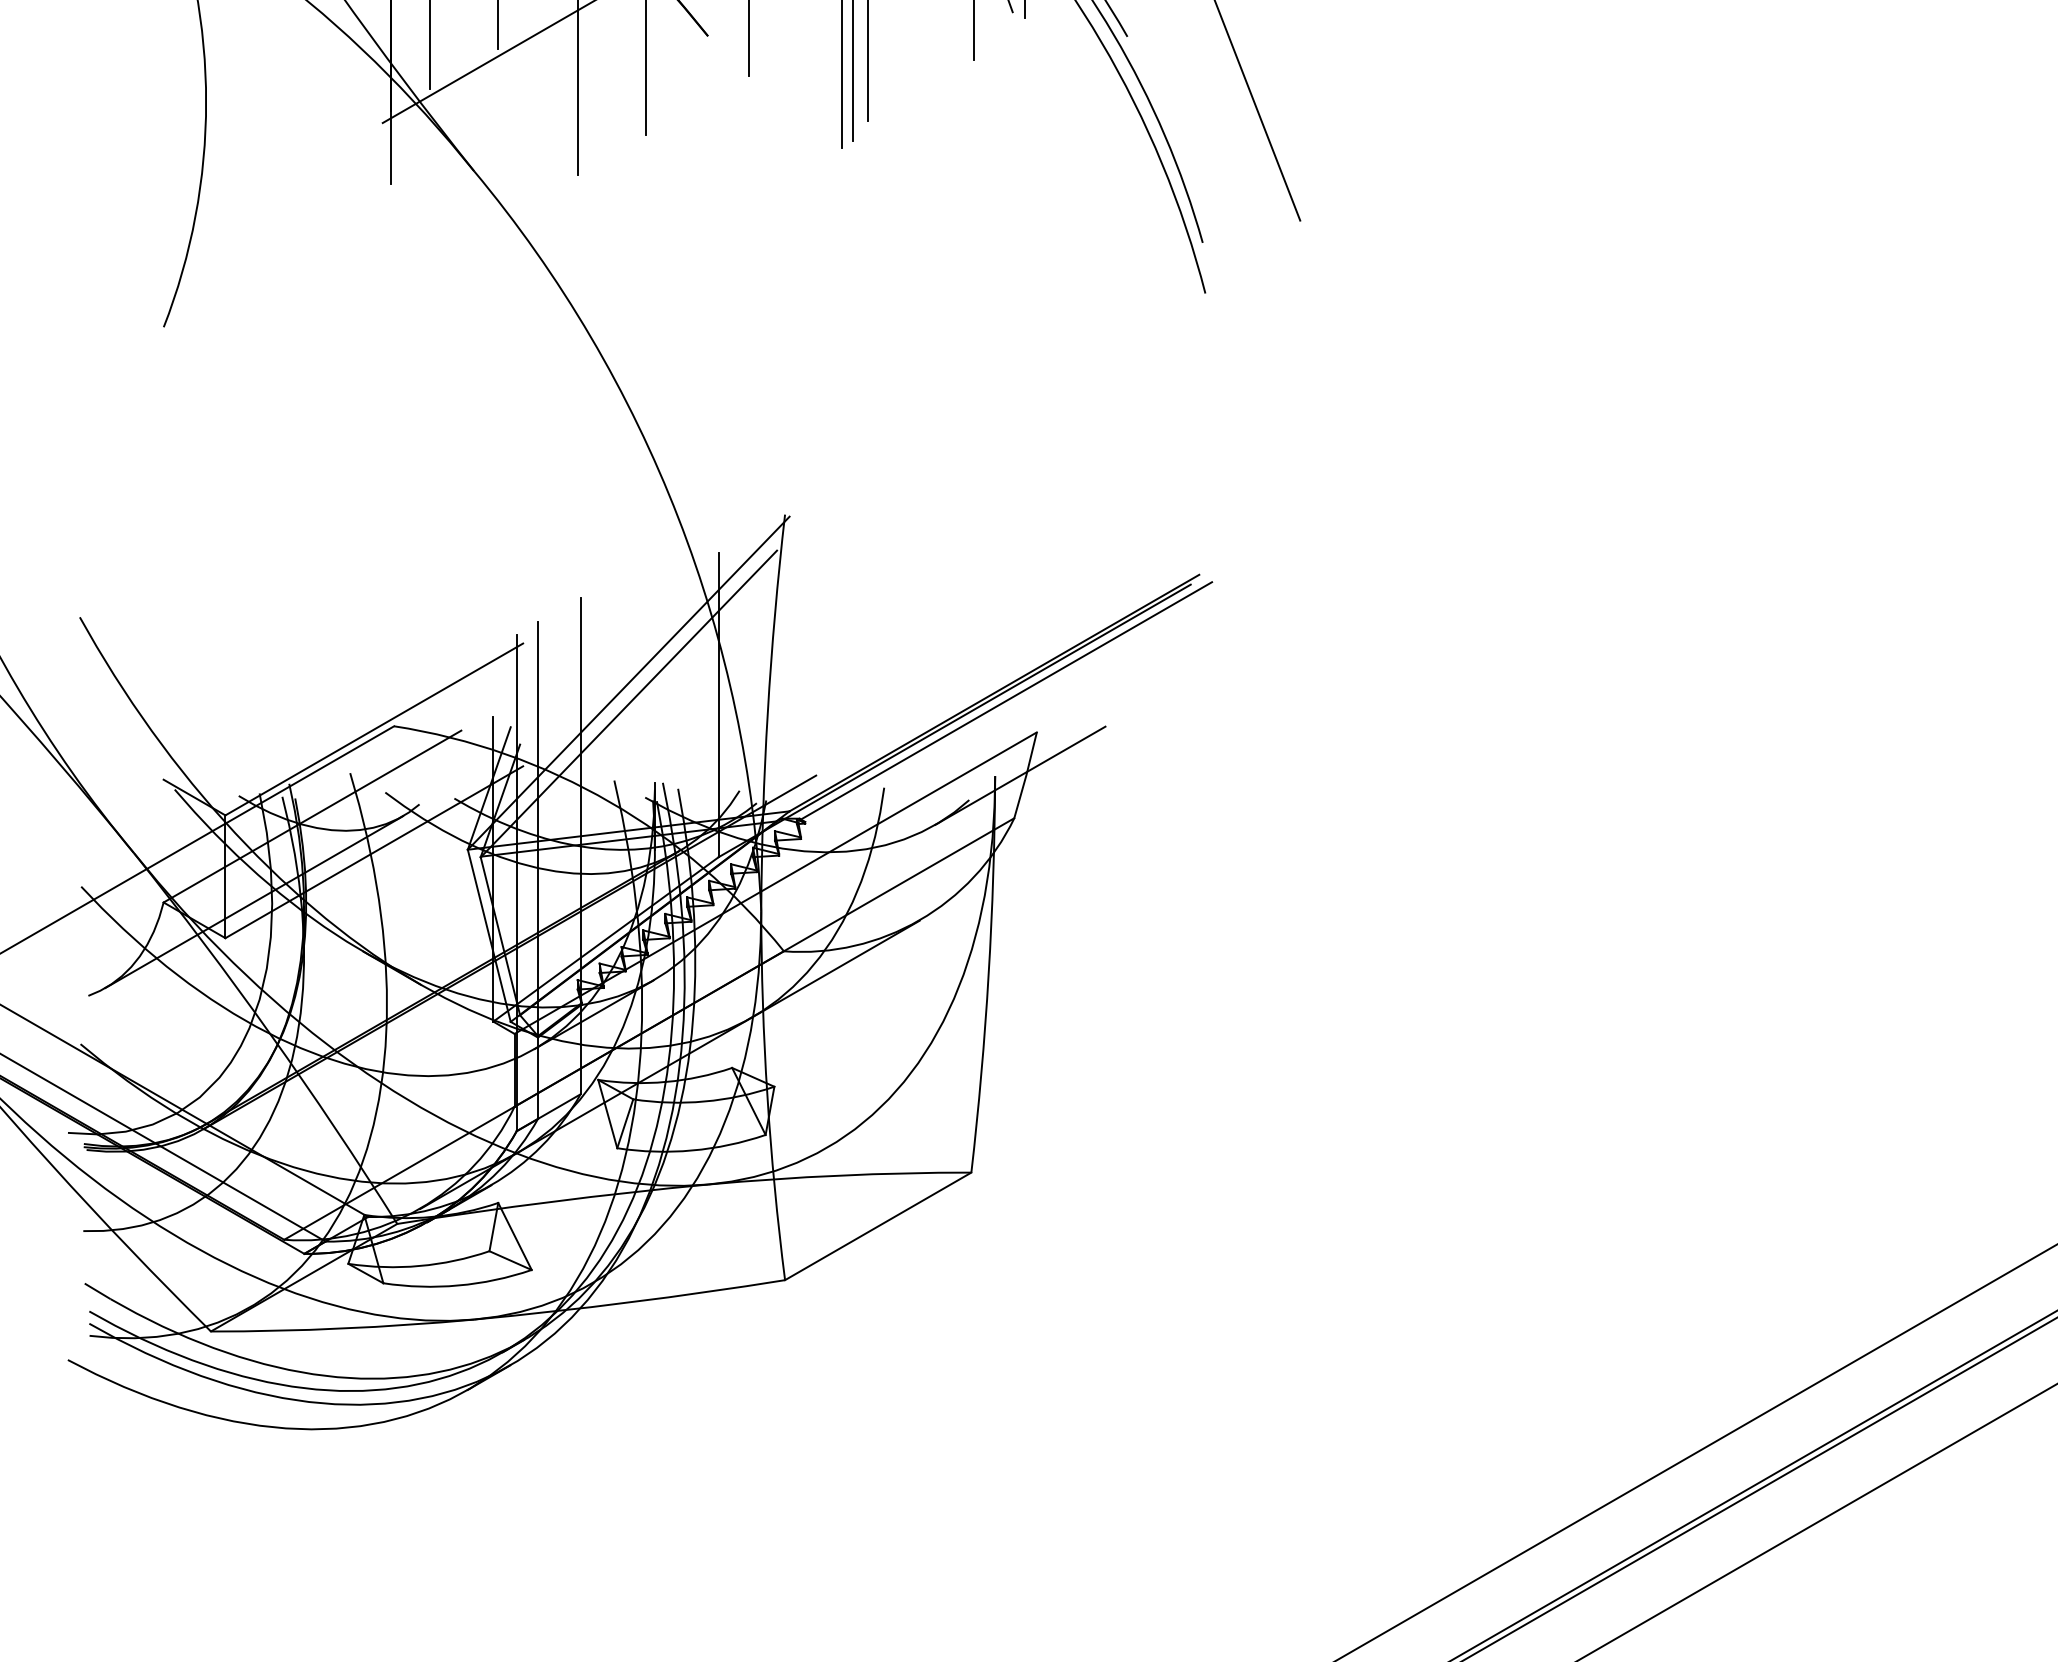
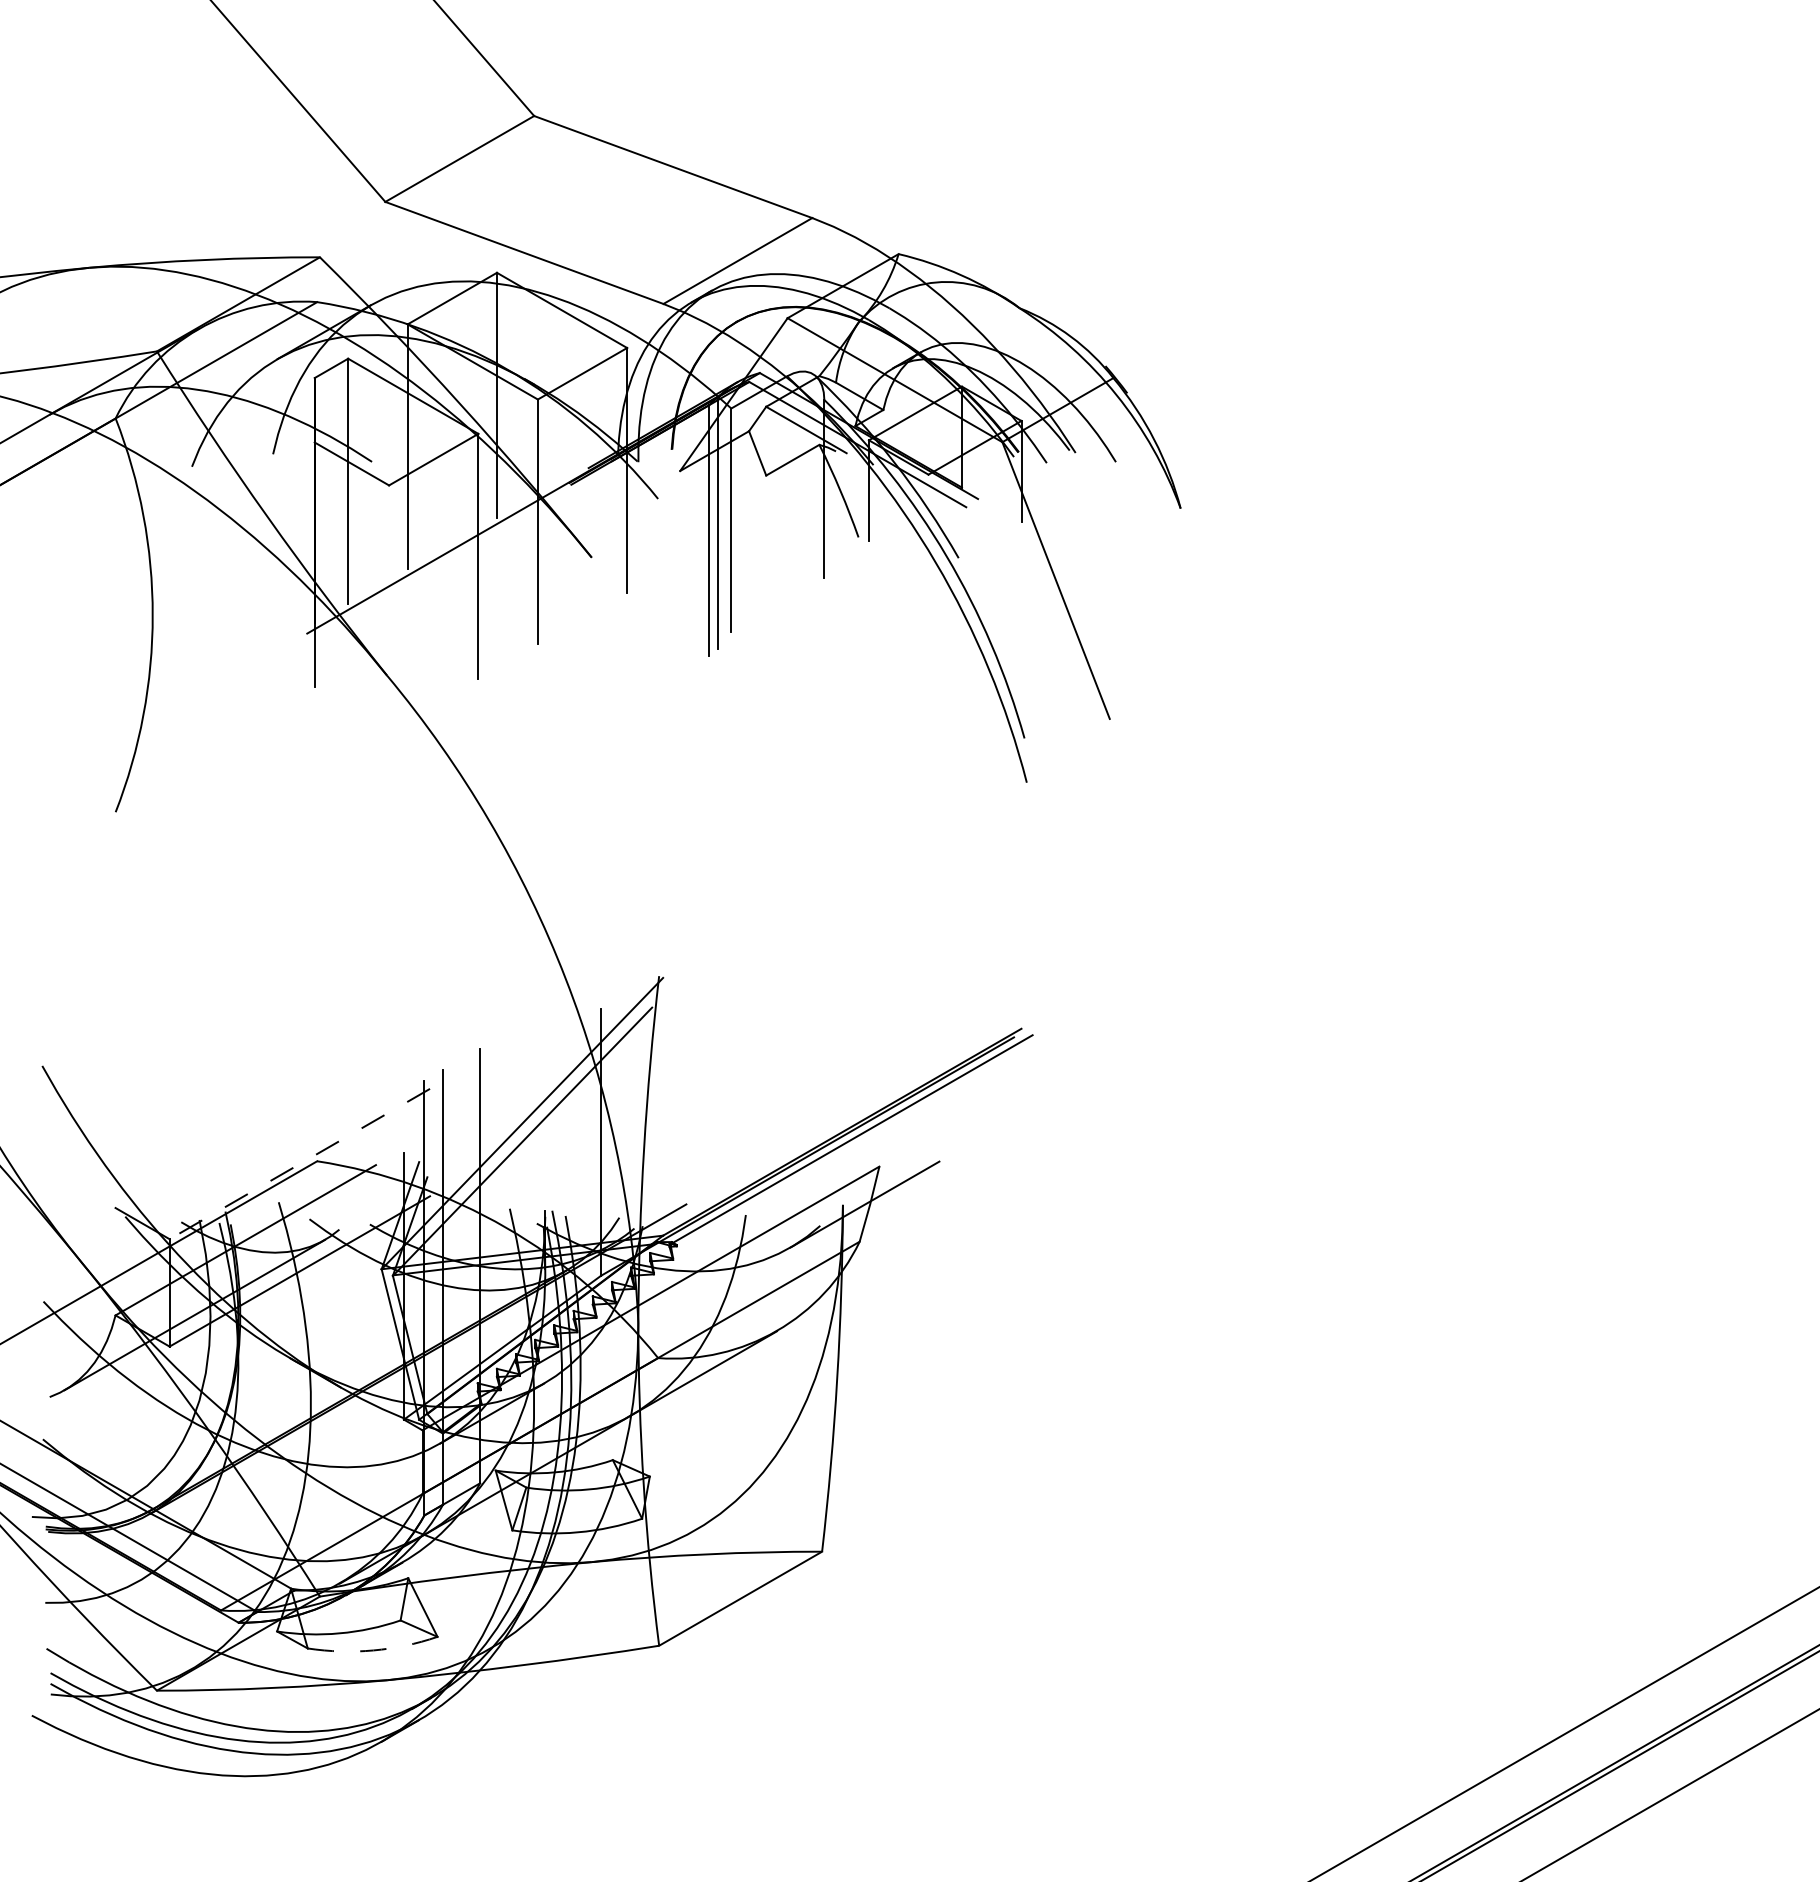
line: (373, 729) -> (299, 1164), solid -> dashed
arc: (458, 1285) -> (373, 1650), solid -> dashed

